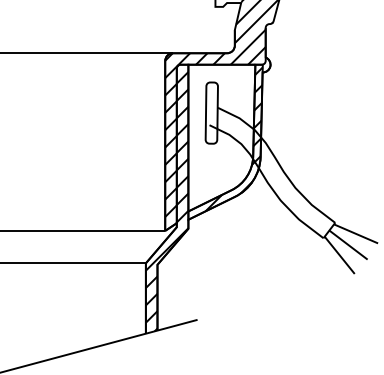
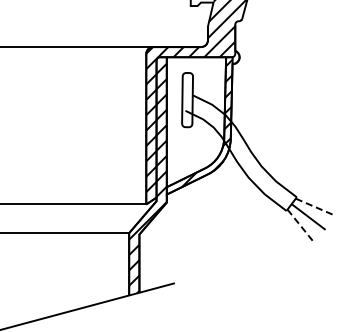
line: (356, 234) -> (315, 207), solid -> dashed
line: (340, 255) -> (301, 226), solid -> dashed

